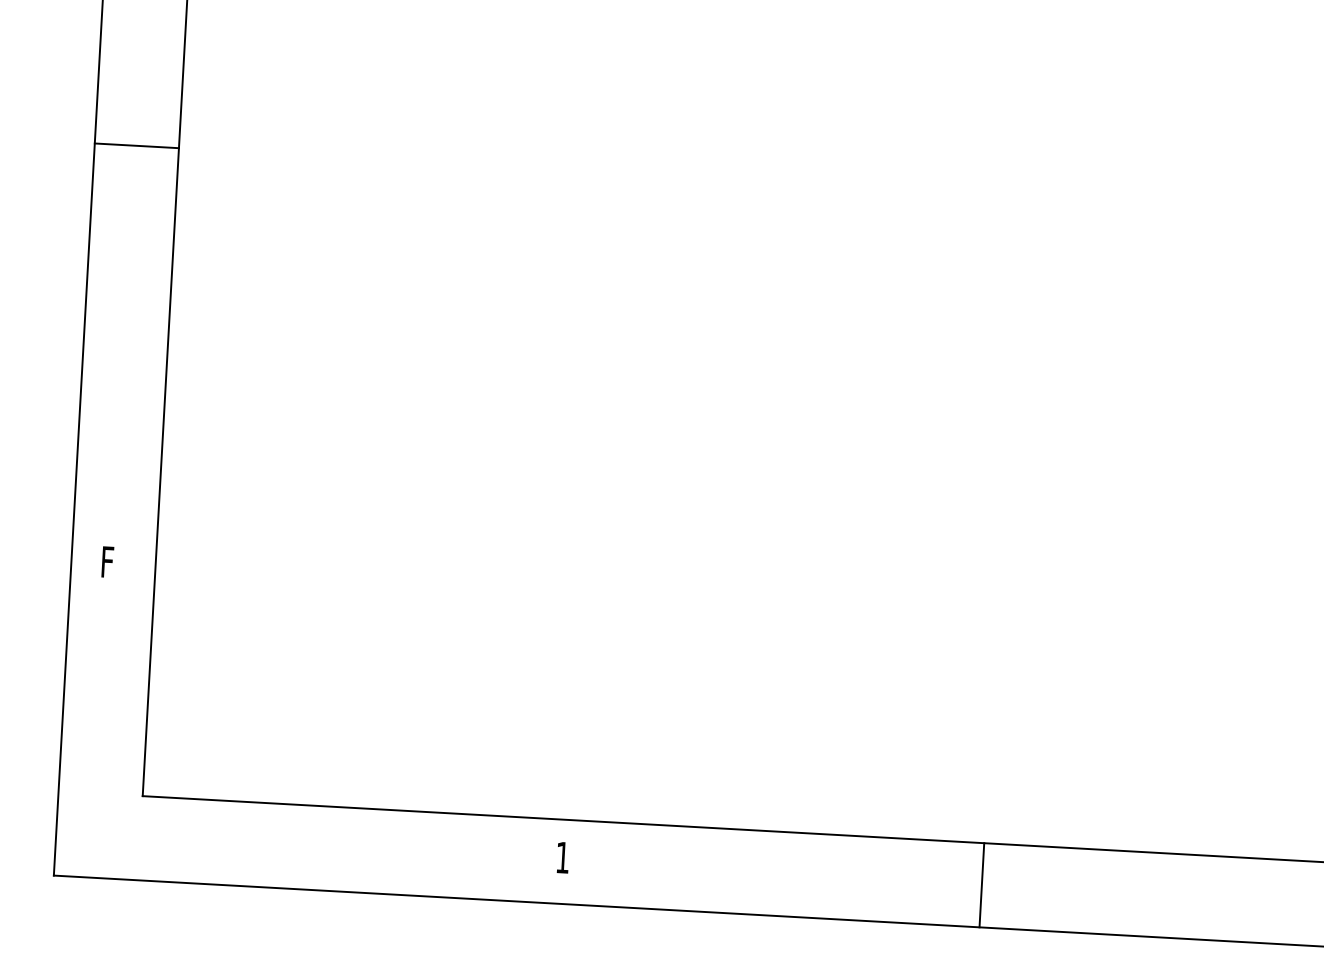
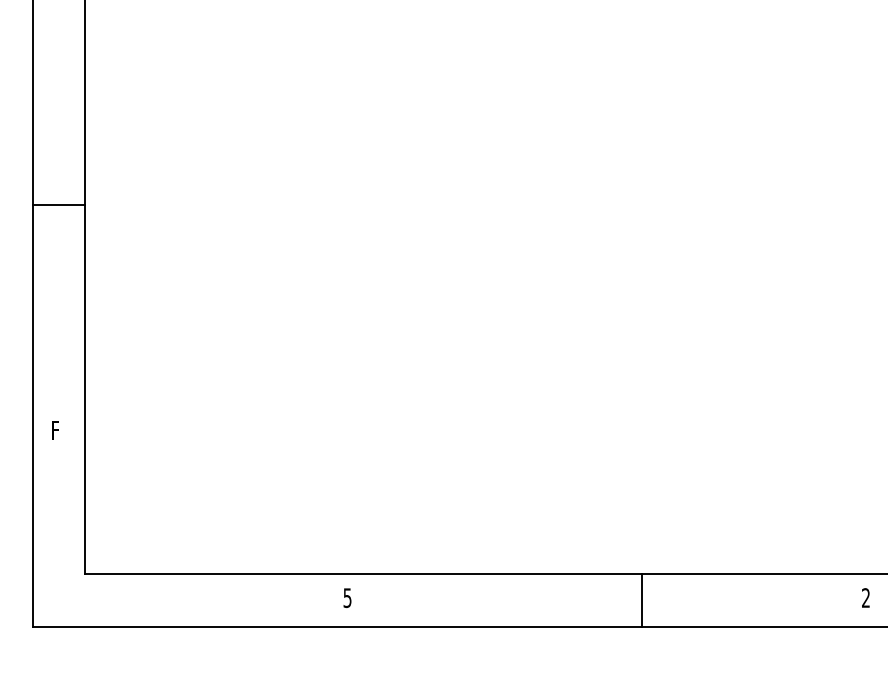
line: (137, 145) -> (59, 204), moved
text: (562, 858) -> (347, 598), 1 -> 5
line: (982, 885) -> (642, 600), moved

